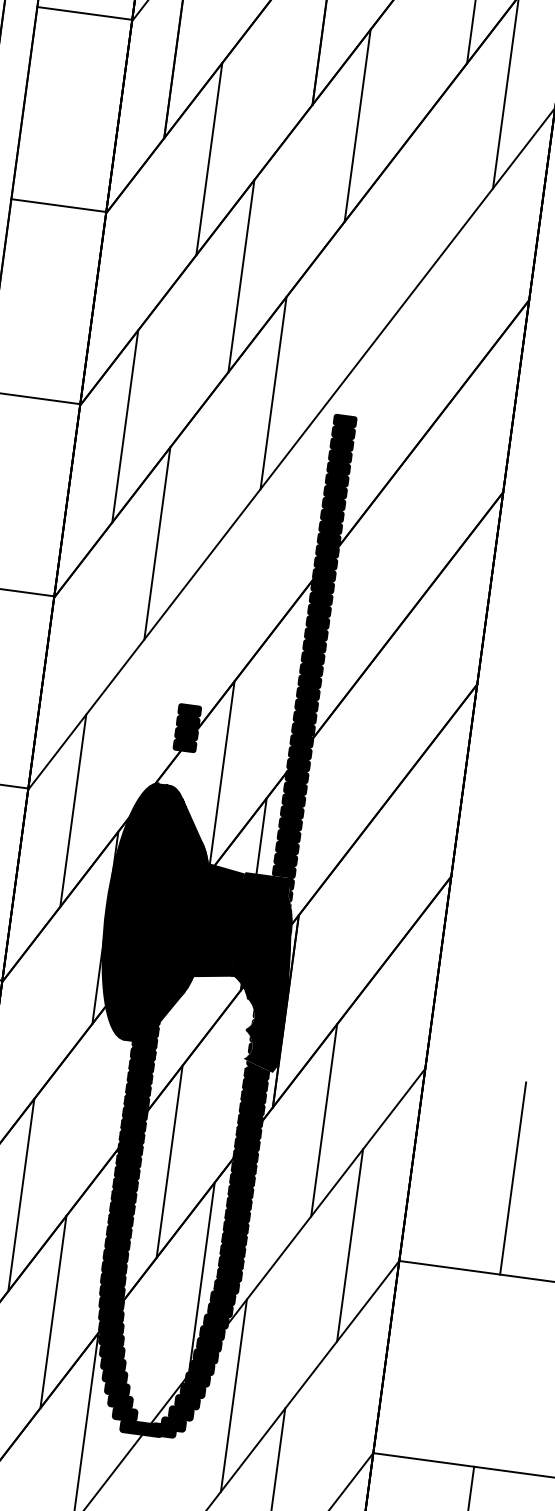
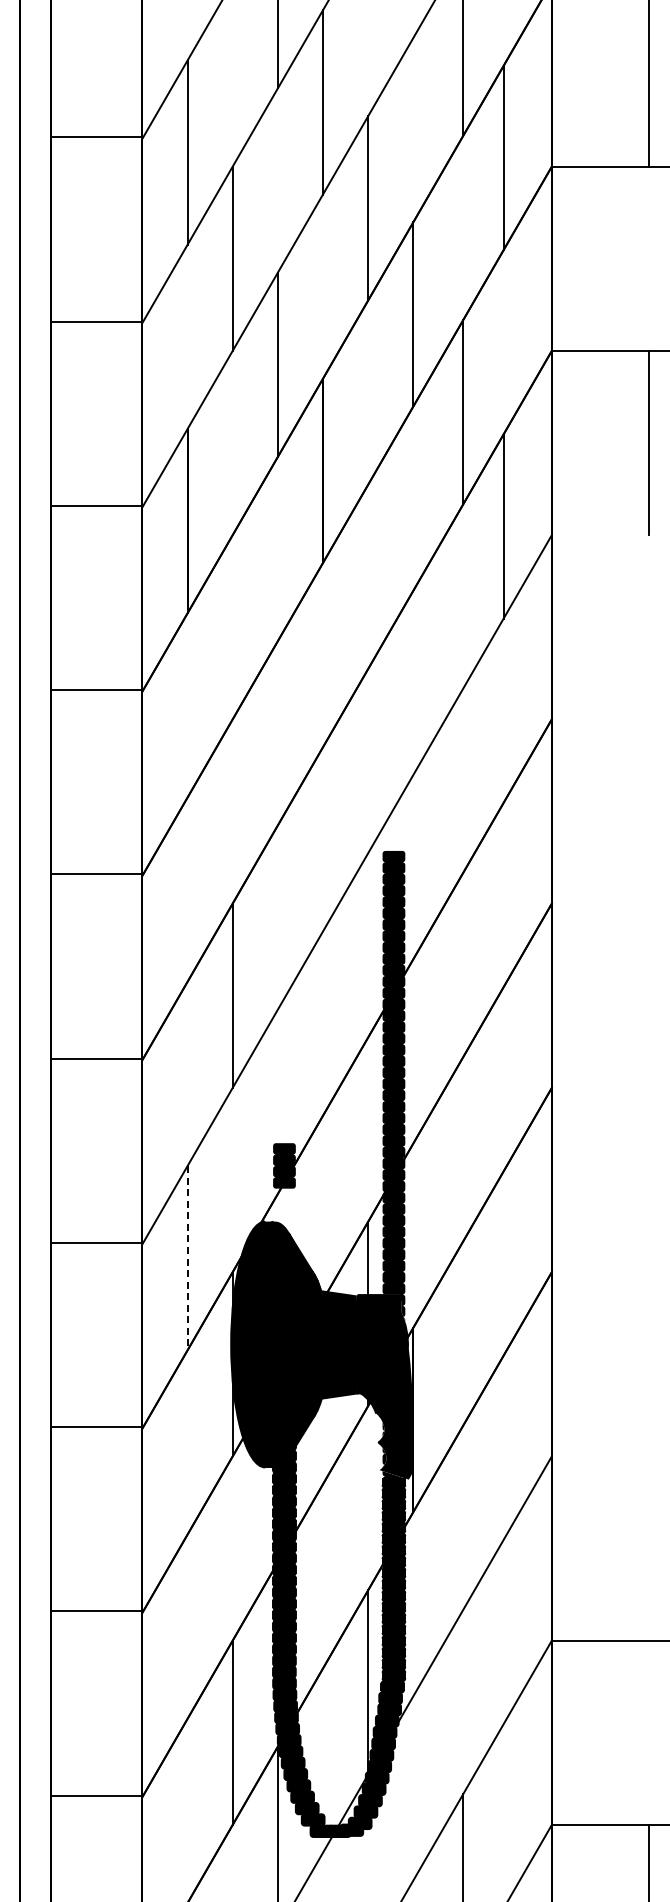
line: (358, 125) -> (368, 576), removed
line: (209, 159) -> (232, 627), removed
line: (241, 276) -> (277, 733), removed
line: (273, 393) -> (322, 839), removed
line: (125, 426) -> (187, 889), removed
line: (221, 776) -> (322, 1207), removed
line: (73, 811) -> (187, 1258), solid -> dashed
line: (324, 1120) -> (463, 1517), removed
line: (169, 1161) -> (322, 1576), removed
line: (513, 1178) -> (648, 1548), removed
line: (21, 1194) -> (187, 1626), removed
line: (350, 1245) -> (503, 1632), removed
line: (234, 1395) -> (413, 1788), removed

